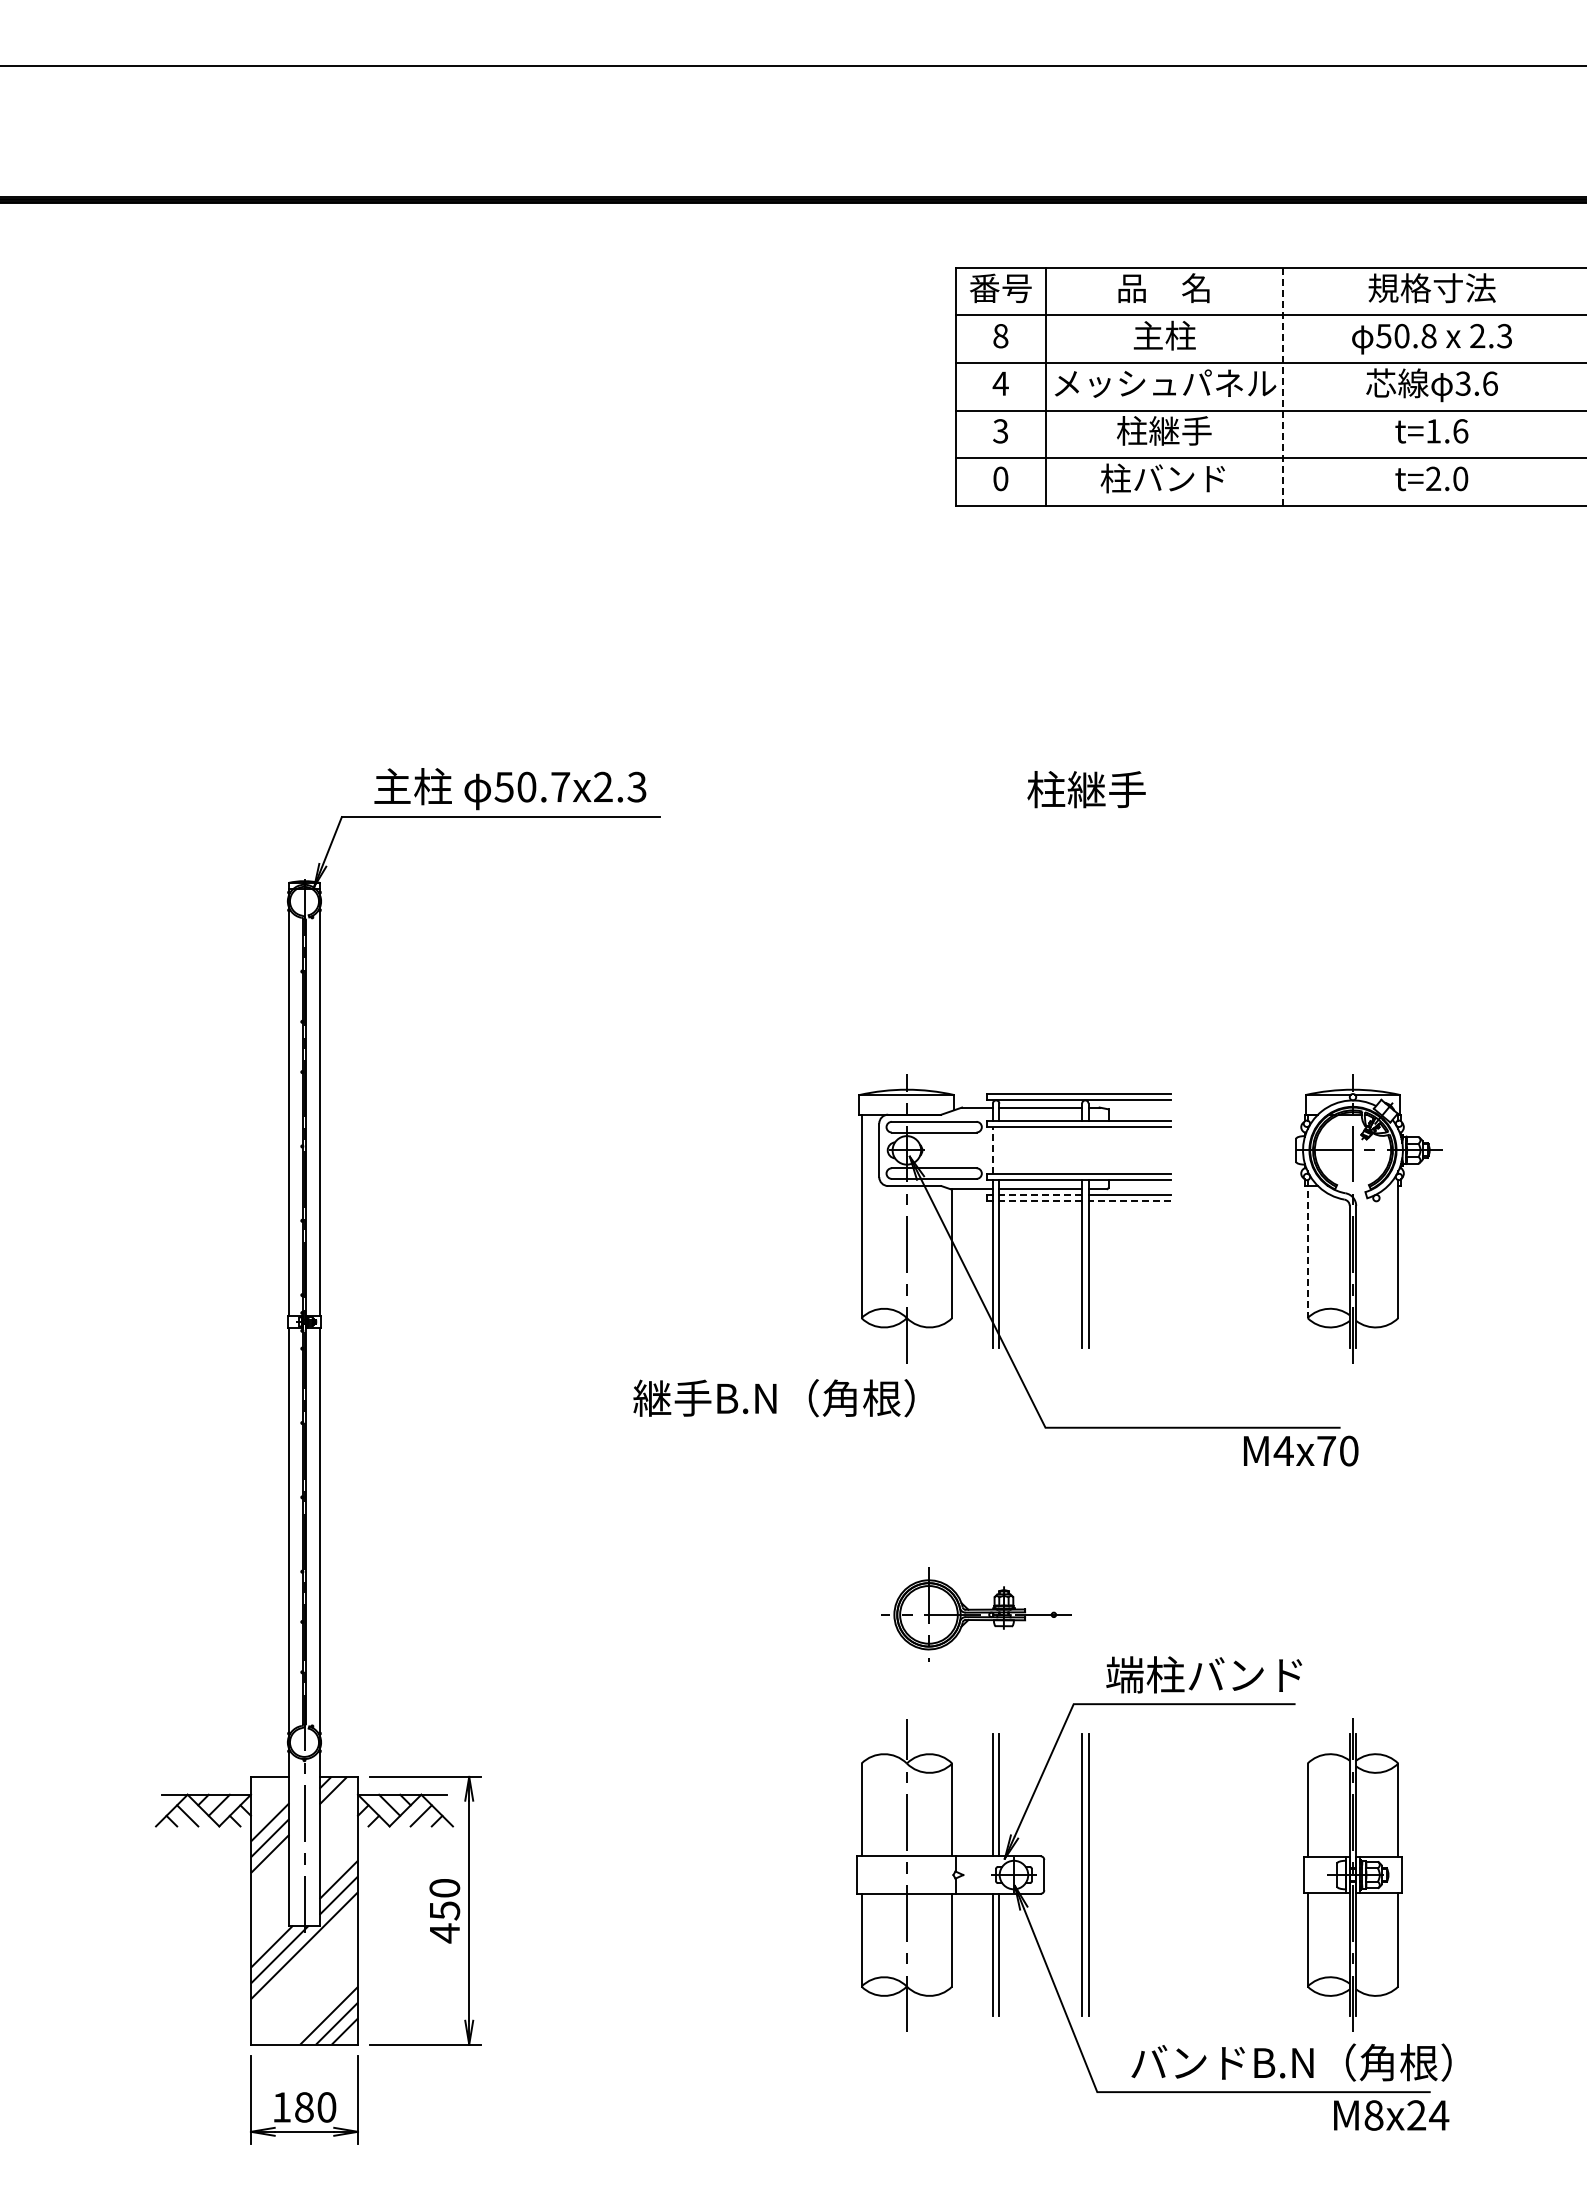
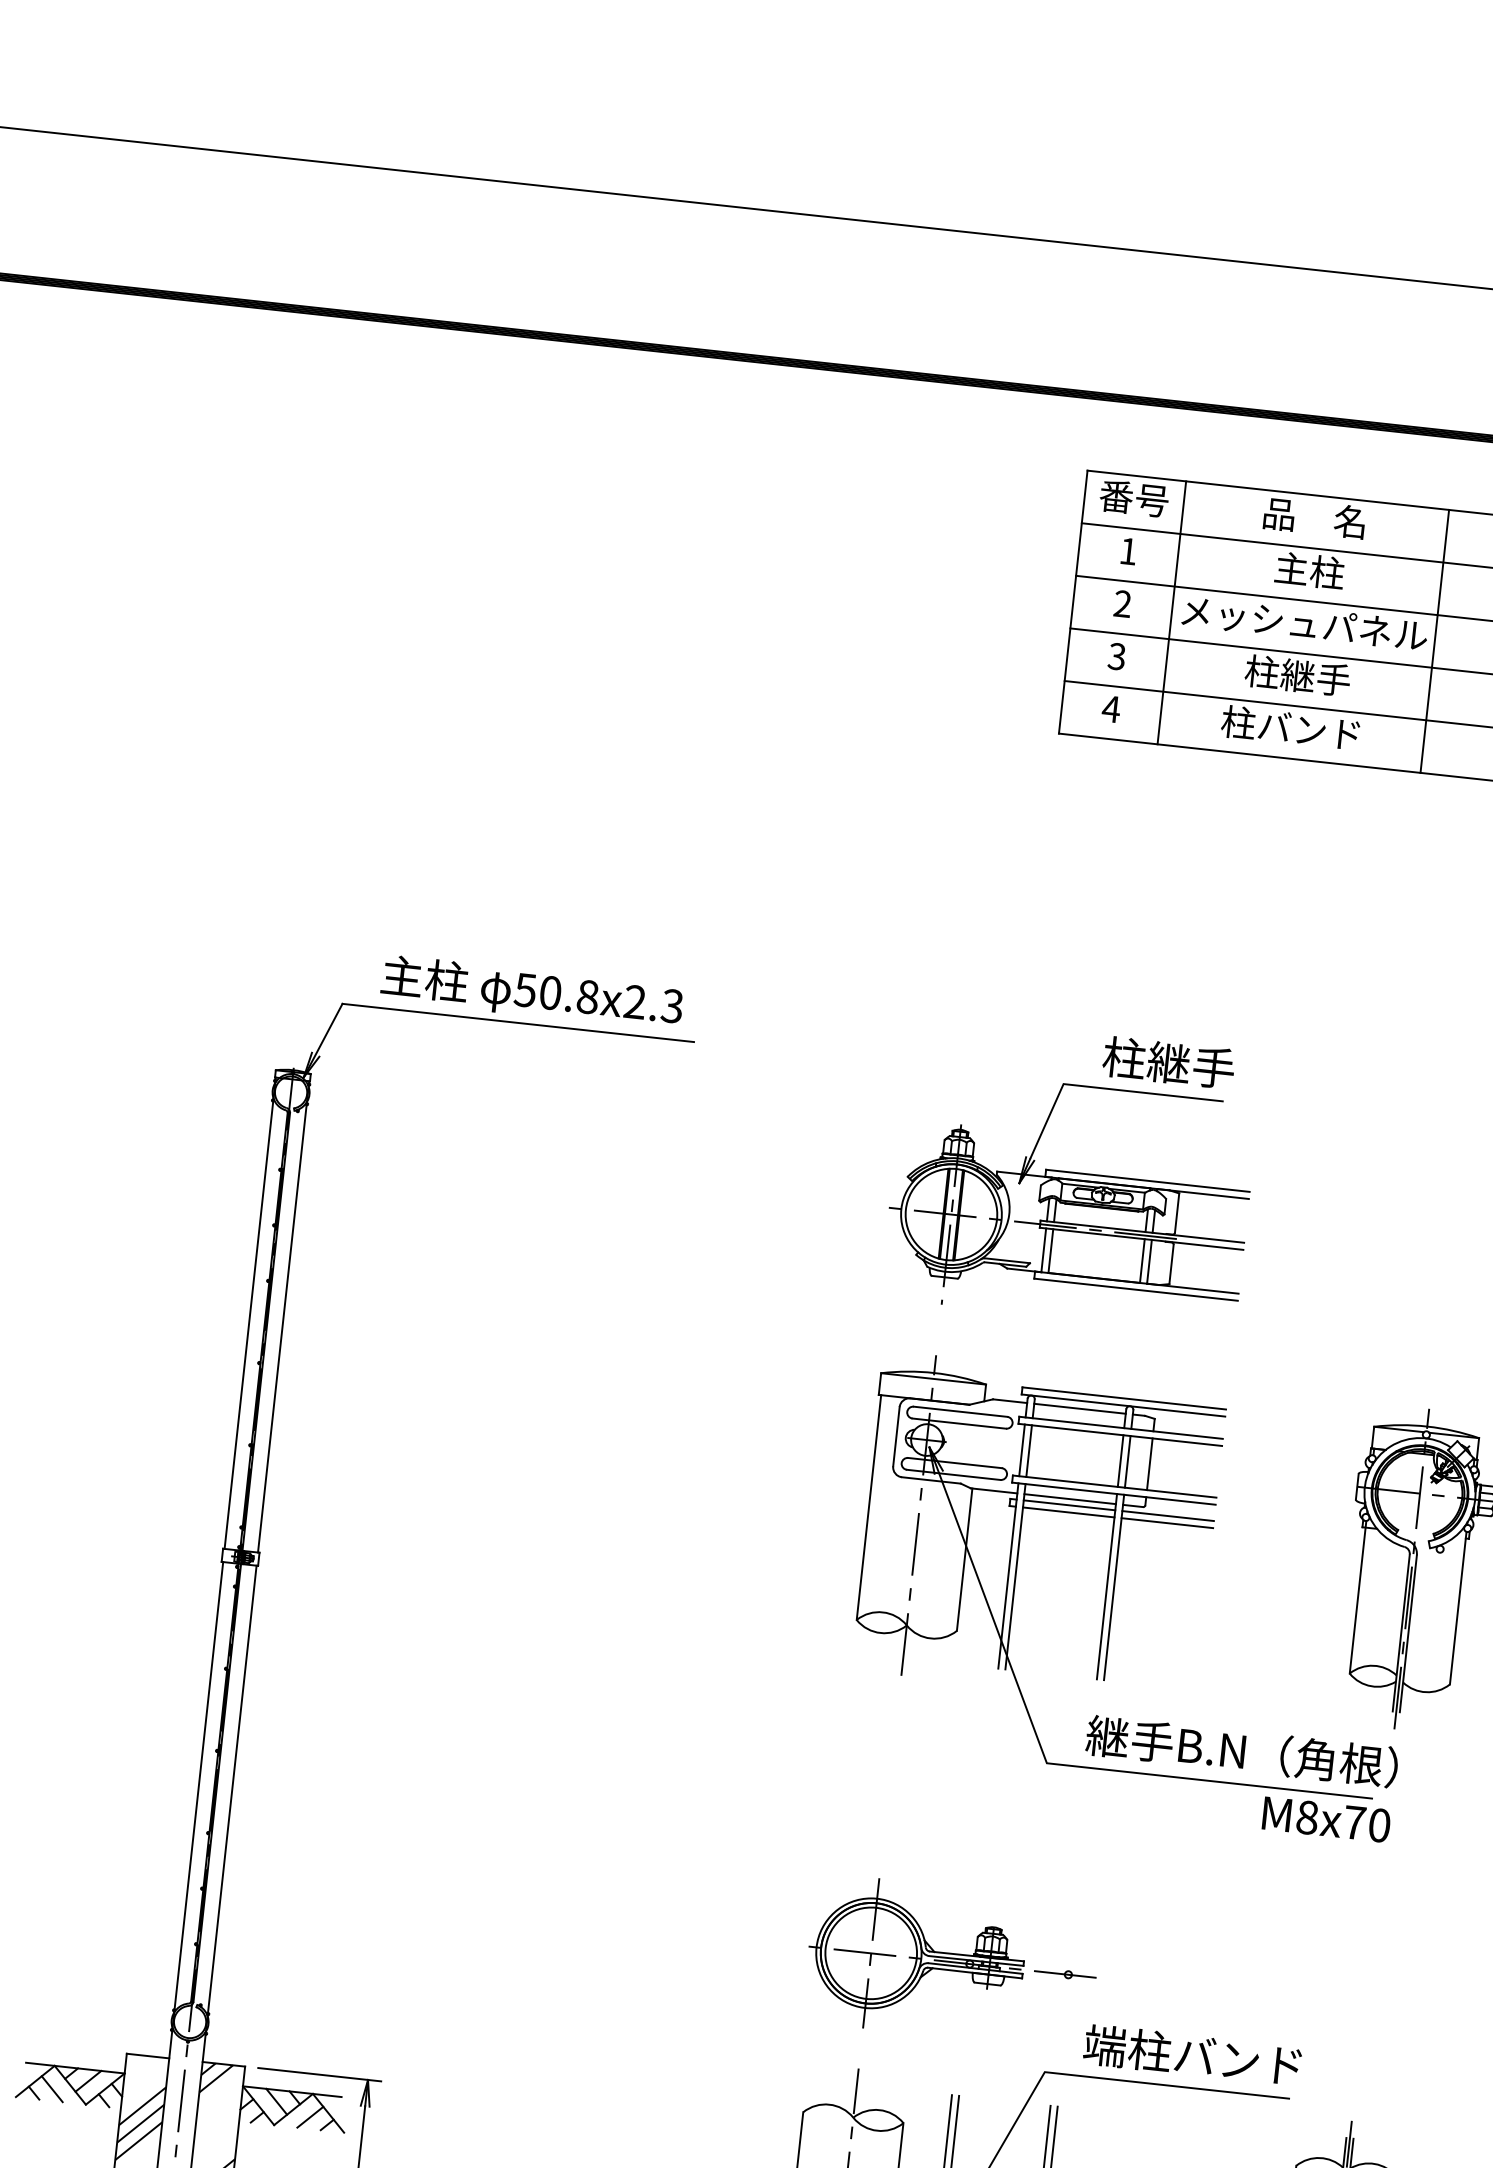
text: (1000, 336) -> (1128, 551), 8 -> 1
text: (1000, 383) -> (1122, 603), 4 -> 2
line: (1283, 386) -> (1434, 641), dashed -> solid
text: (1000, 478) -> (1111, 708), 0 -> 4
text: (560, 787) -> (587, 997), 50.7x2.3 -> 50.8x2.3
part: (1010, 922) -> (1068, 1200), added
line: (992, 1149) -> (1021, 1449), dashed -> solid
line: (999, 1150) -> (1029, 1451), added
line: (1082, 1150) -> (1121, 1461), added
line: (1088, 1150) -> (1127, 1461), added
line: (1108, 1150) -> (1149, 1464), added
line: (1040, 1194) -> (1069, 1504), dashed -> solid
line: (1040, 1201) -> (1068, 1512), dashed -> solid
line: (1129, 1201) -> (1166, 1523), dashed -> solid
line: (1307, 1249) -> (1357, 1597), dashed -> solid
text: (773, 1398) -> (1241, 1751), moved
text: (1283, 1450) -> (1307, 1816), M4x70 -> M8x70
part: (980, 1614) -> (952, 1961), size x1.43

